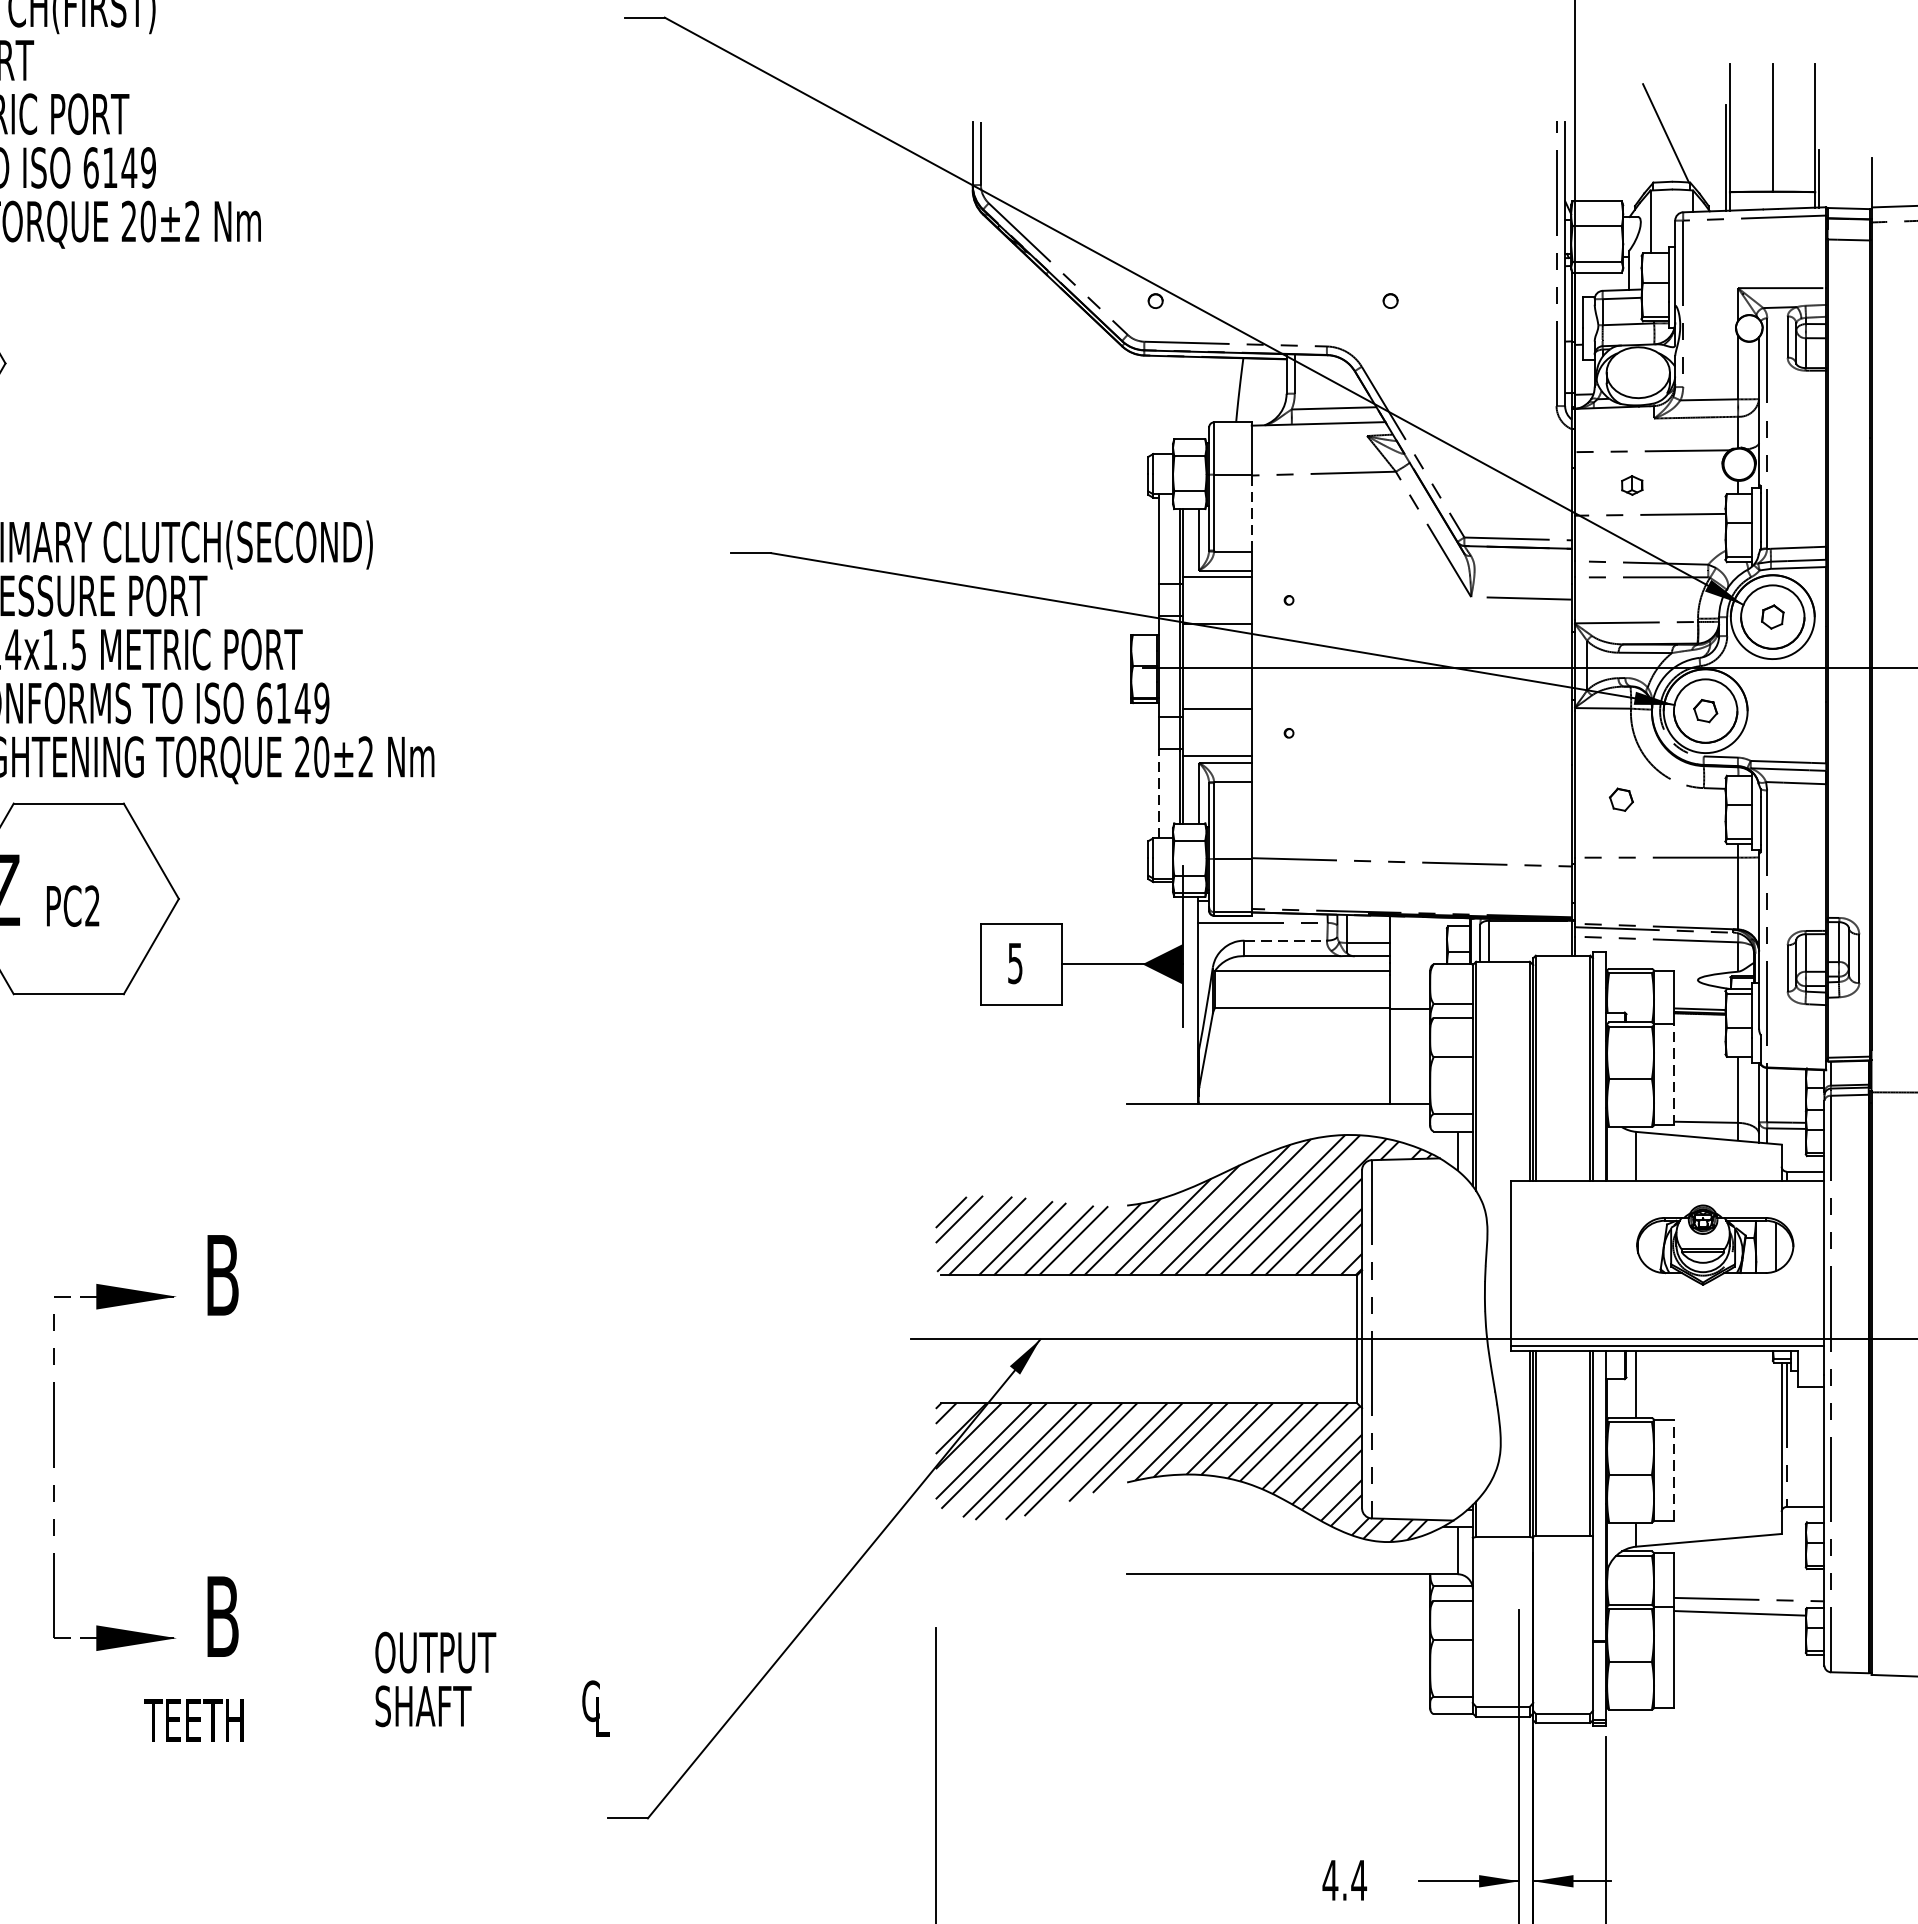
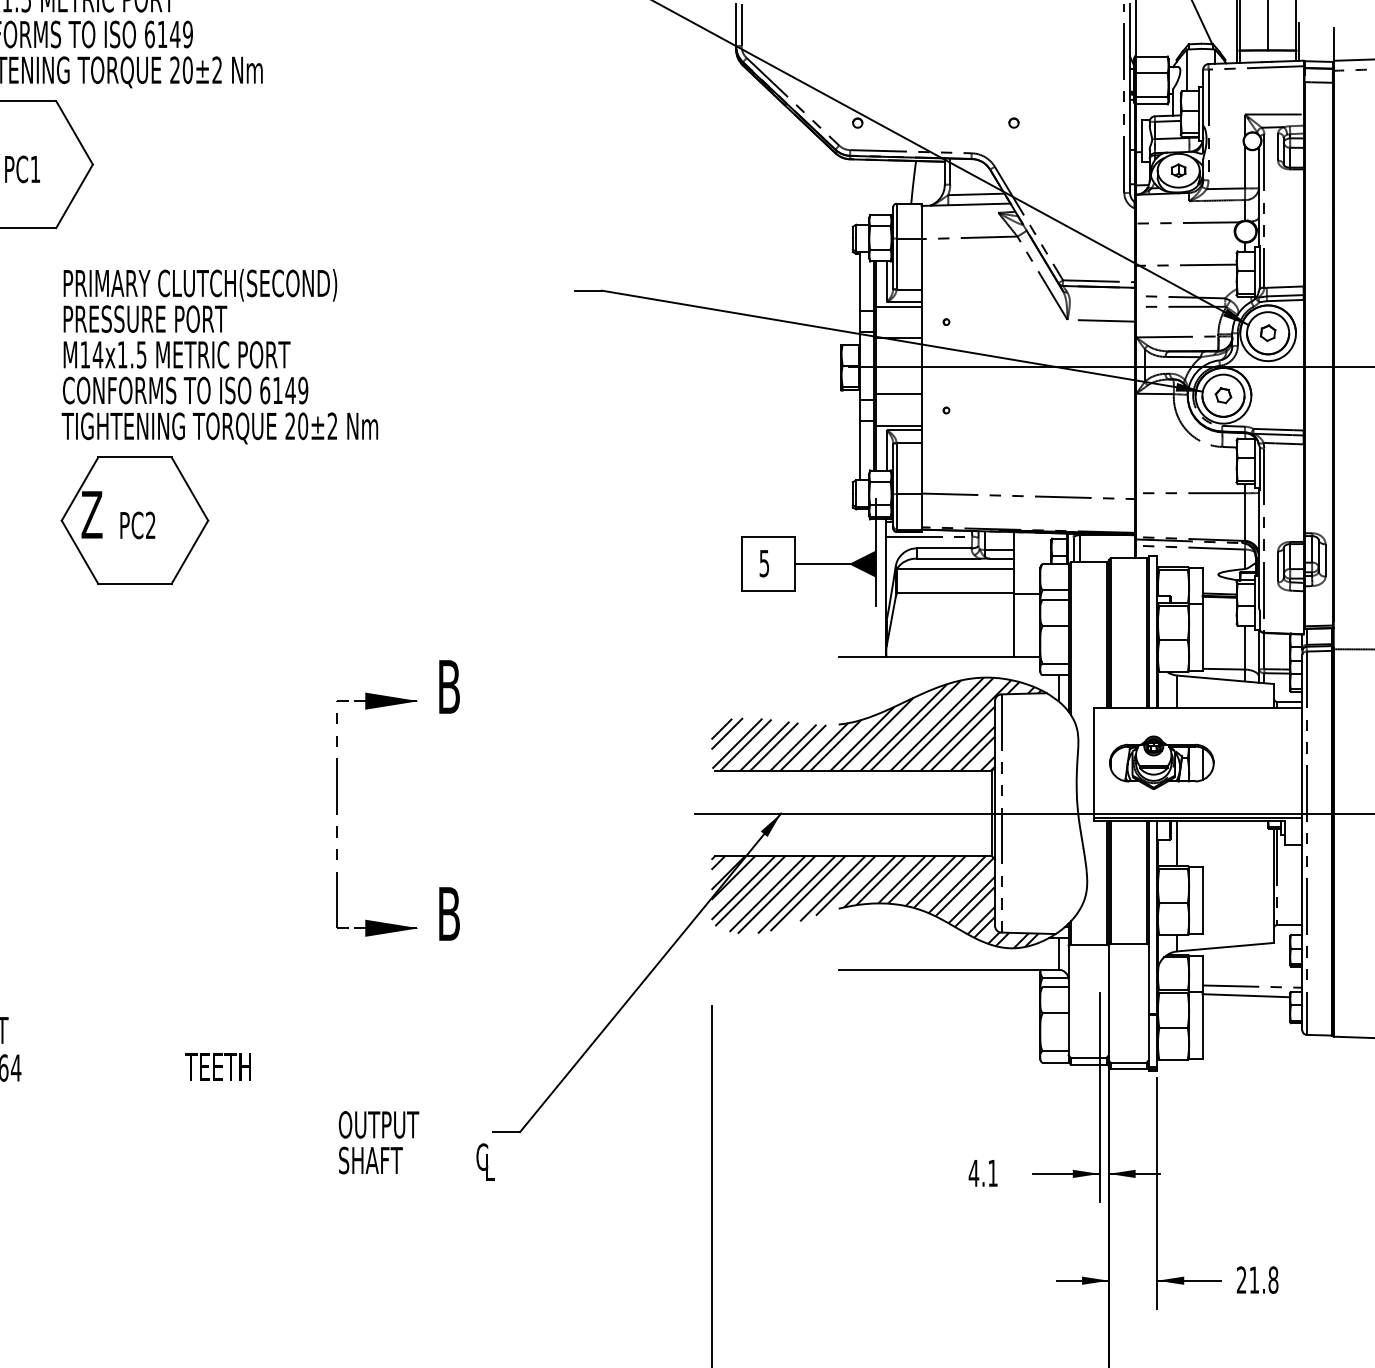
part: (1632, 485) -> (1178, 170), moved
line: (1251, 513) -> (921, 264), dashed -> solid
line: (1158, 793) -> (859, 450), dashed -> solid
part: (1621, 799) -> (1167, 454), removed
line: (1286, 940) -> (944, 548), dashed -> solid
line: (1674, 1074) -> (1202, 637), dashed -> solid
part: (1714, 1244) -> (1161, 762), moved
part: (54, 1446) -> (337, 800), moved
line: (1674, 1470) -> (1202, 900), dashed -> solid
text: (492, 1683) -> (416, 1145), moved
text: (1358, 1880) -> (992, 1173), 4.4 -> 4.1

